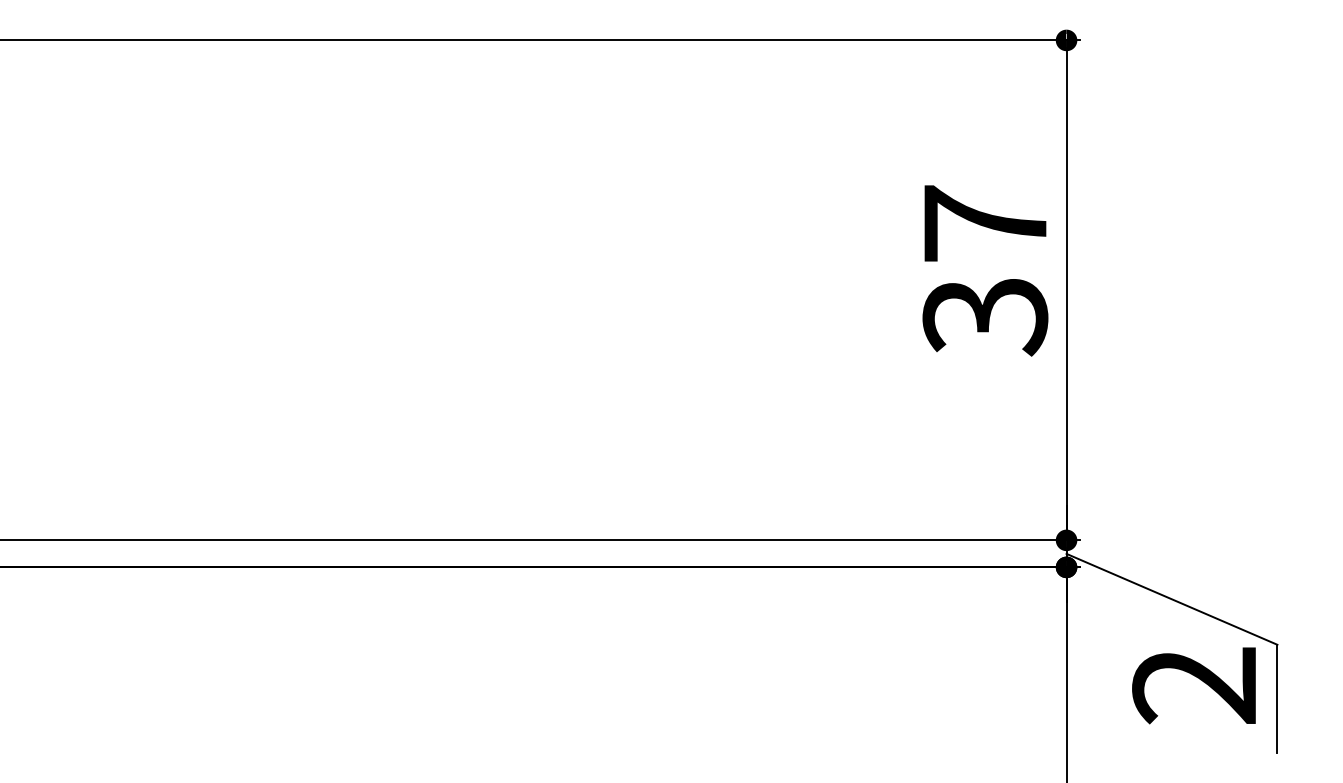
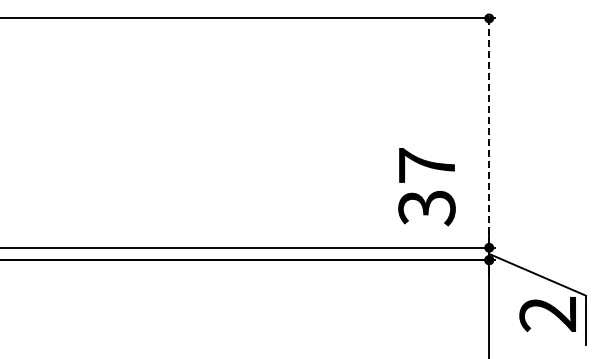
text: (984, 271) -> (426, 187), moved
line: (1067, 291) -> (489, 133), solid -> dashed

